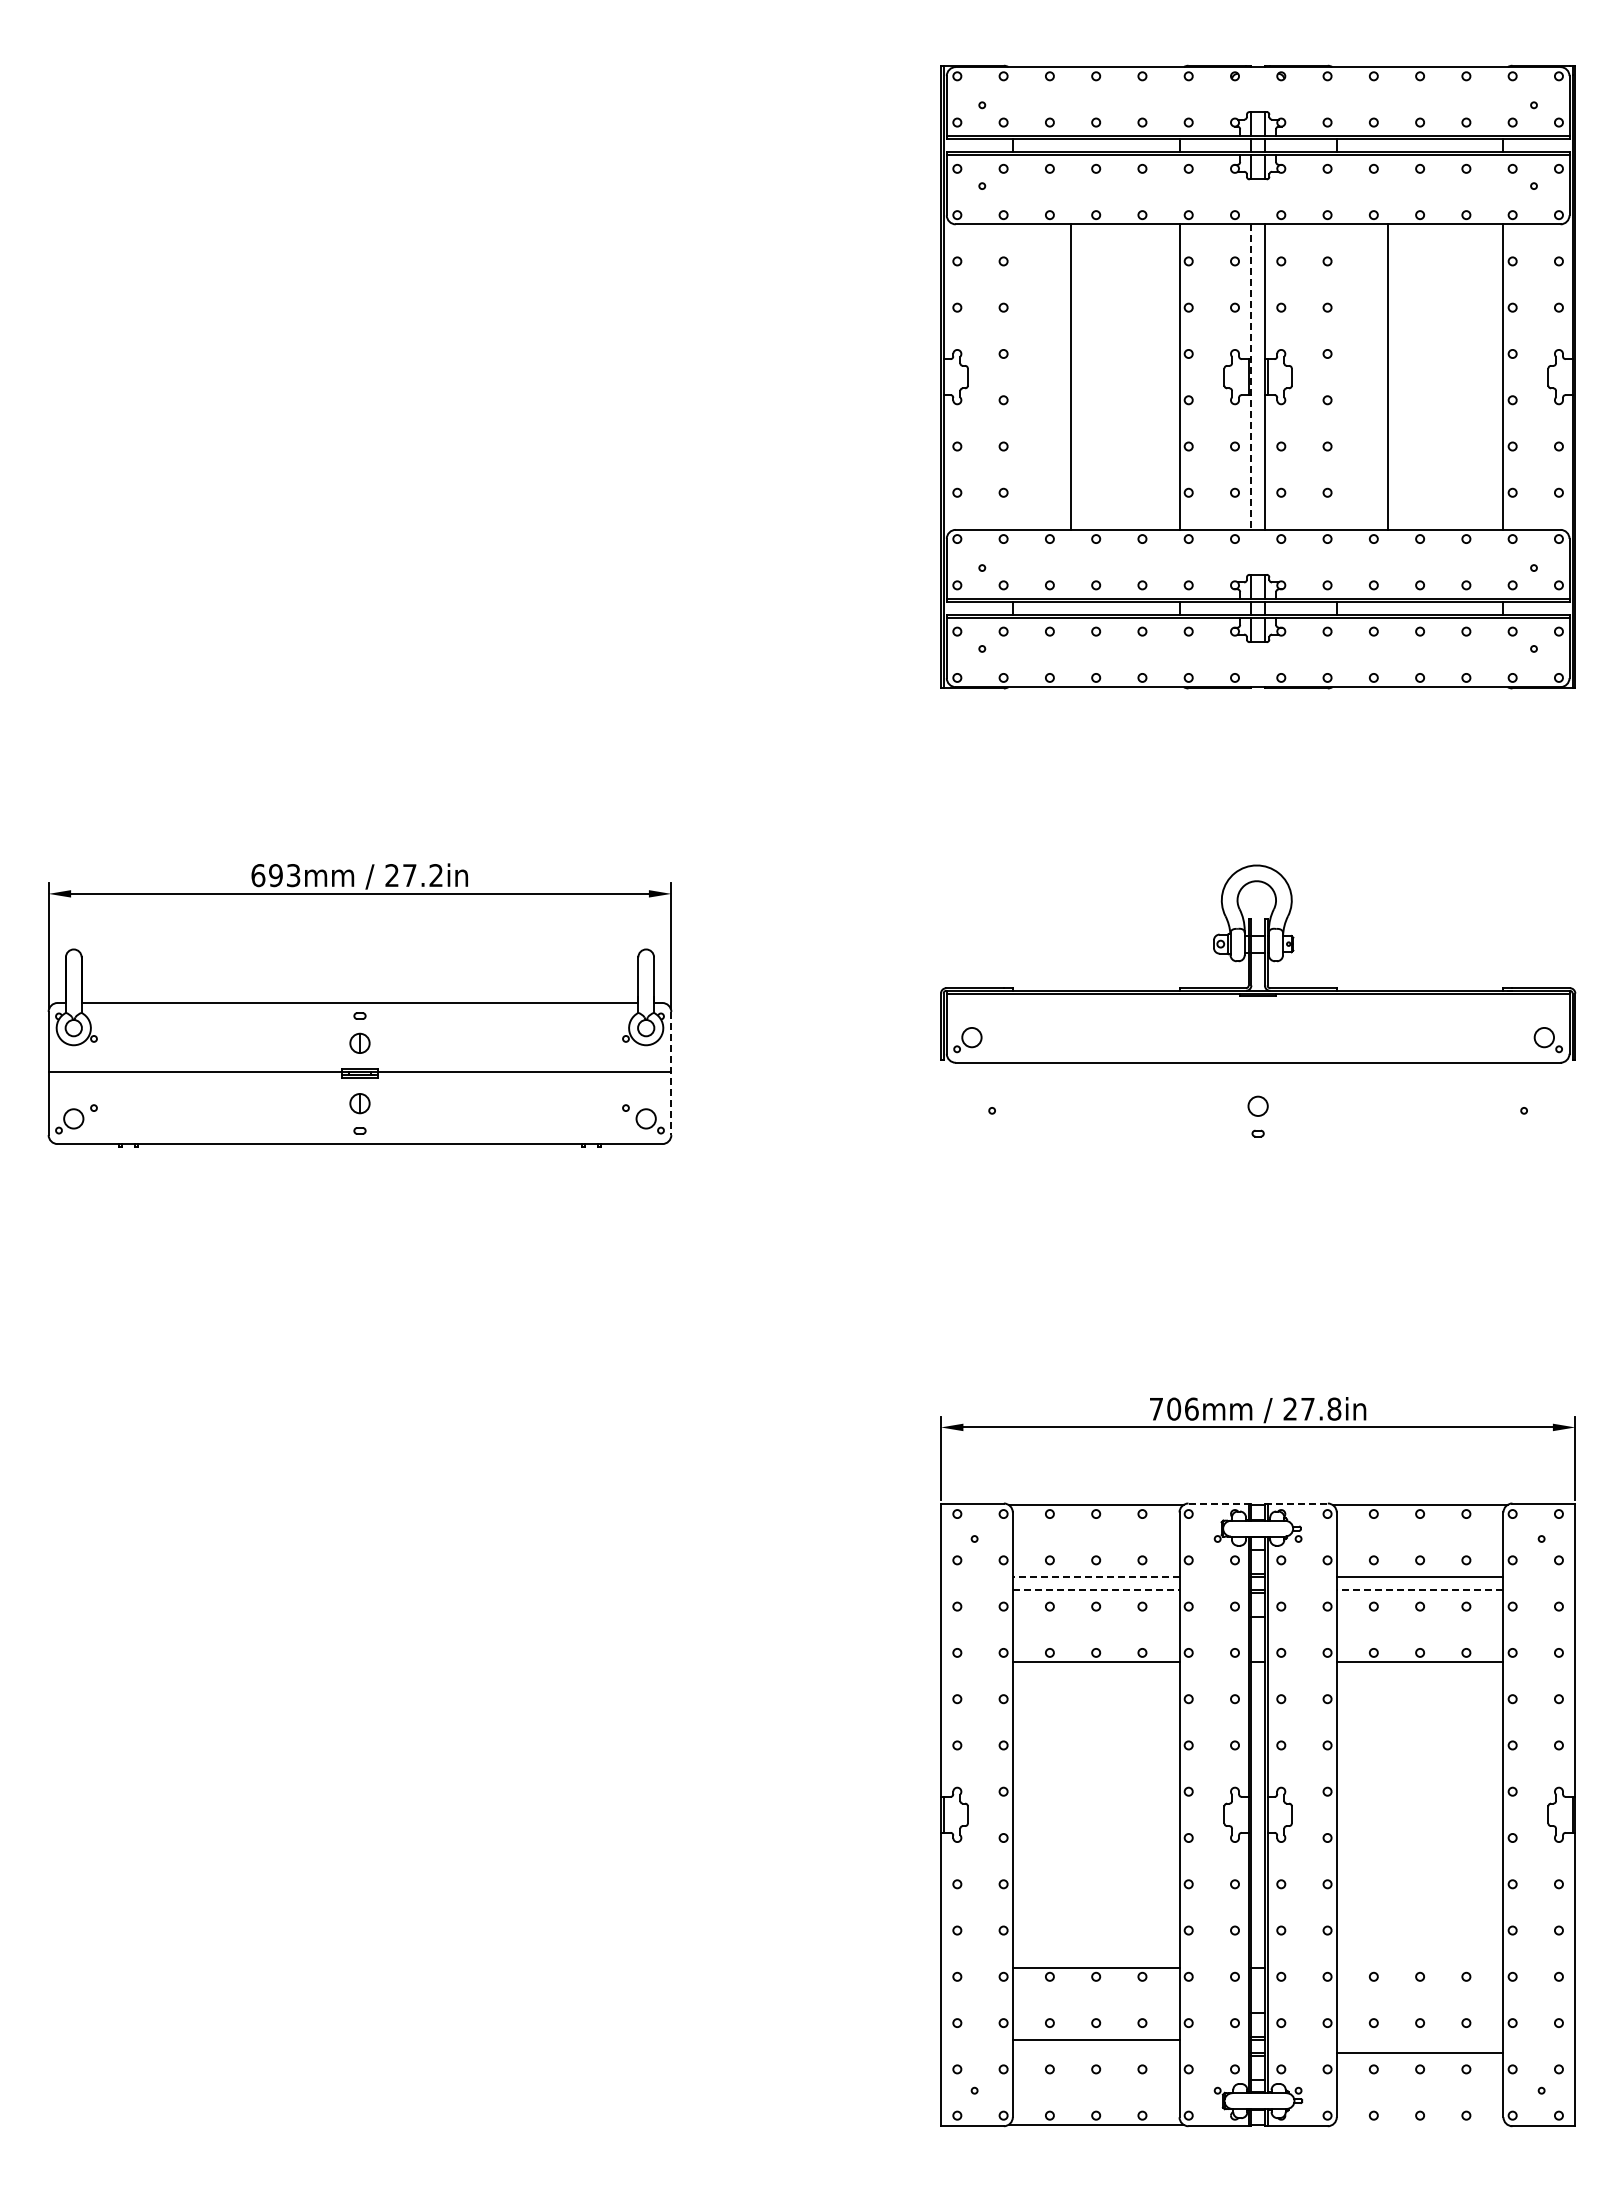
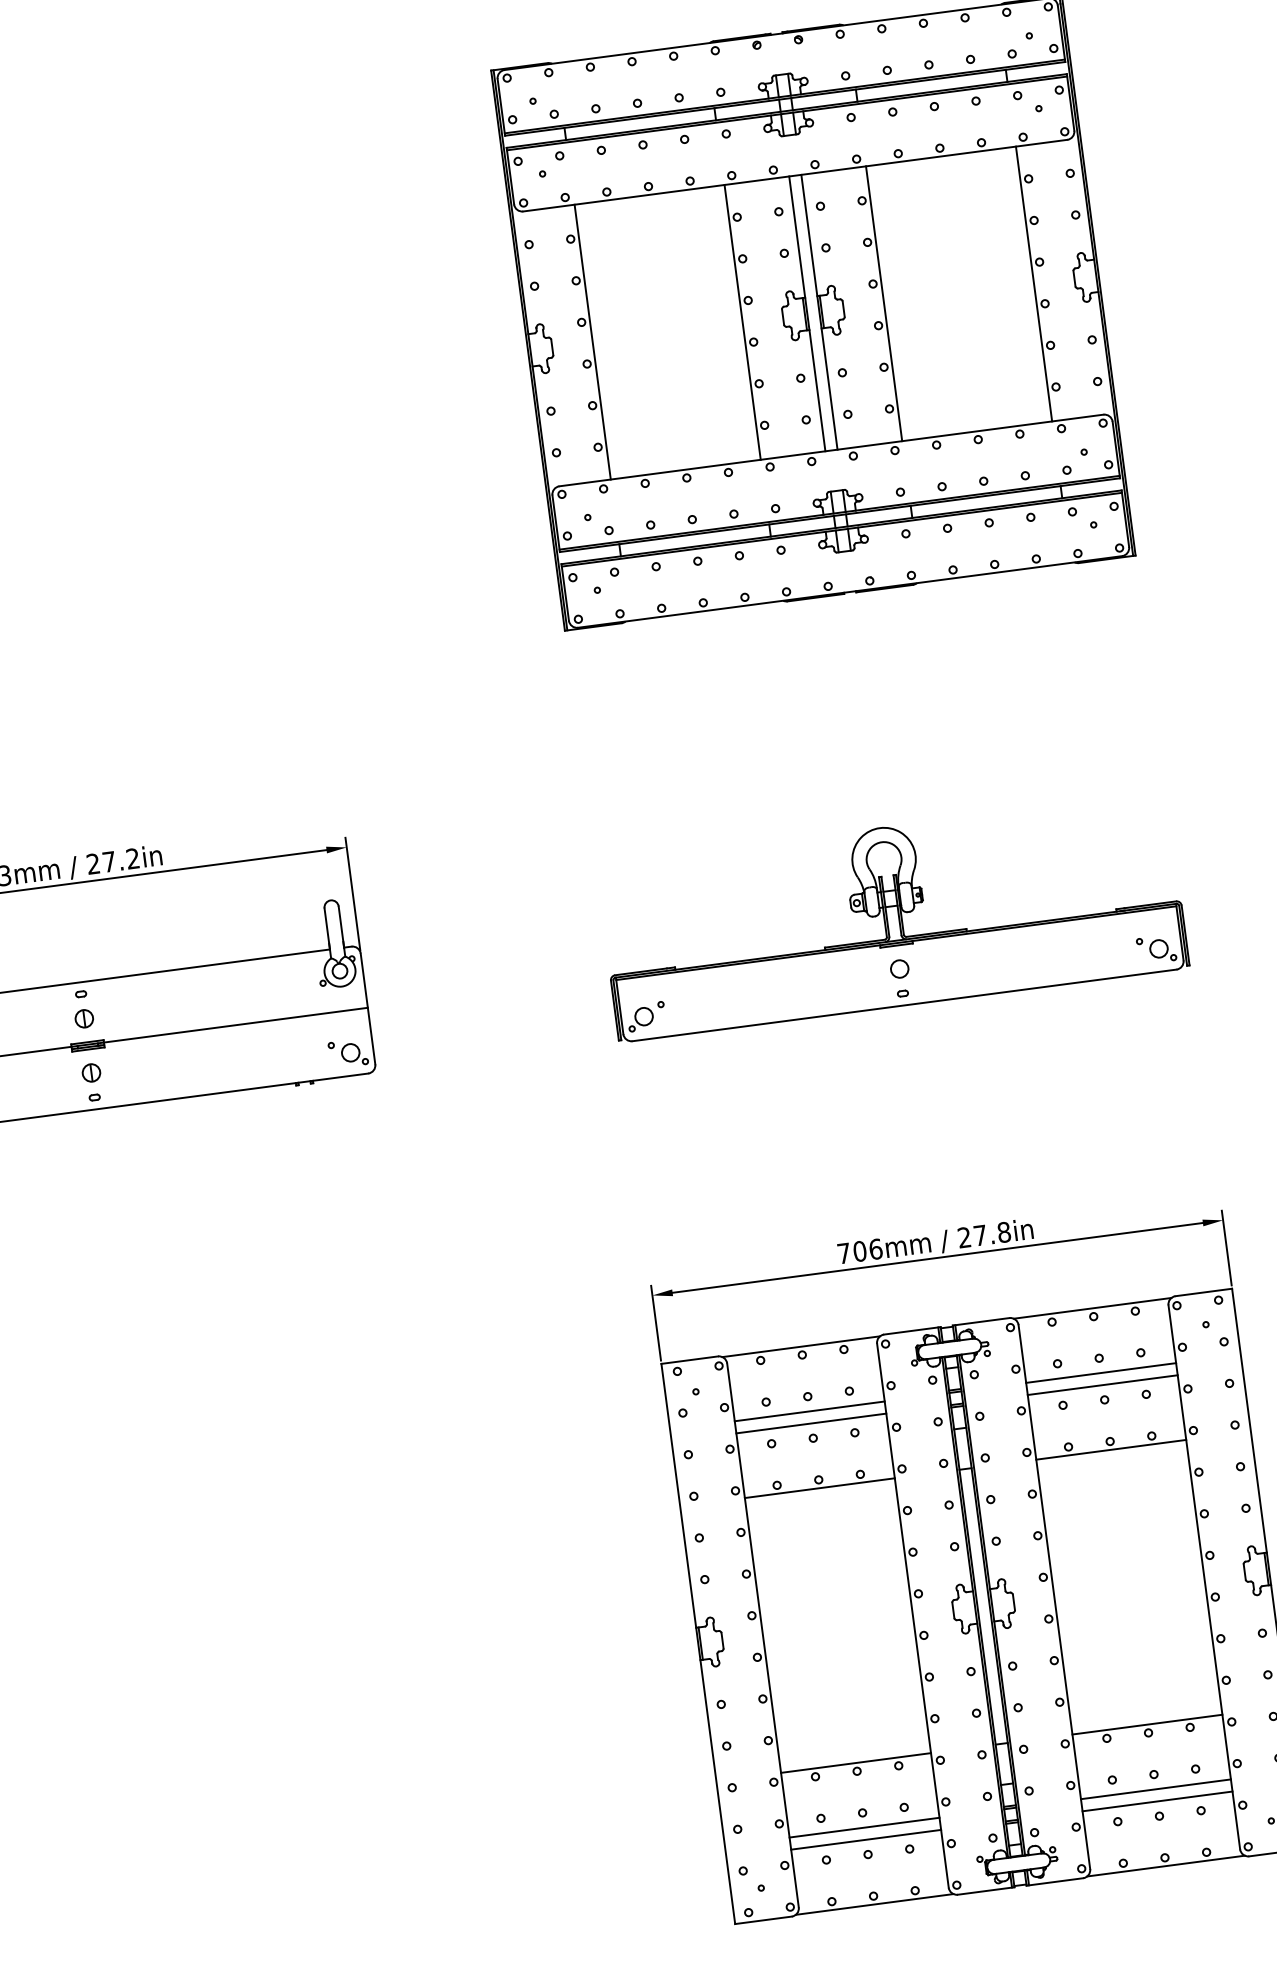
line: (1070, 376) -> (592, 341), moved
line: (1387, 376) -> (883, 303), moved
line: (1251, 377) -> (807, 314), dashed -> solid
part: (1258, 963) -> (893, 916), moved
line: (671, 1073) -> (368, 1008), dashed -> solid
line: (1219, 1503) -> (912, 1330), dashed -> solid
line: (1296, 1503) -> (981, 1321), dashed -> solid
line: (1095, 1576) -> (809, 1411), dashed -> solid
line: (1096, 1590) -> (811, 1423), dashed -> solid
line: (1419, 1590) -> (1102, 1385), dashed -> solid
line: (1419, 1967) -> (1146, 1724), added
line: (1419, 2039) -> (1155, 1789), added
line: (1095, 2053) -> (865, 1840), added
line: (1419, 2124) -> (1165, 1865), added

